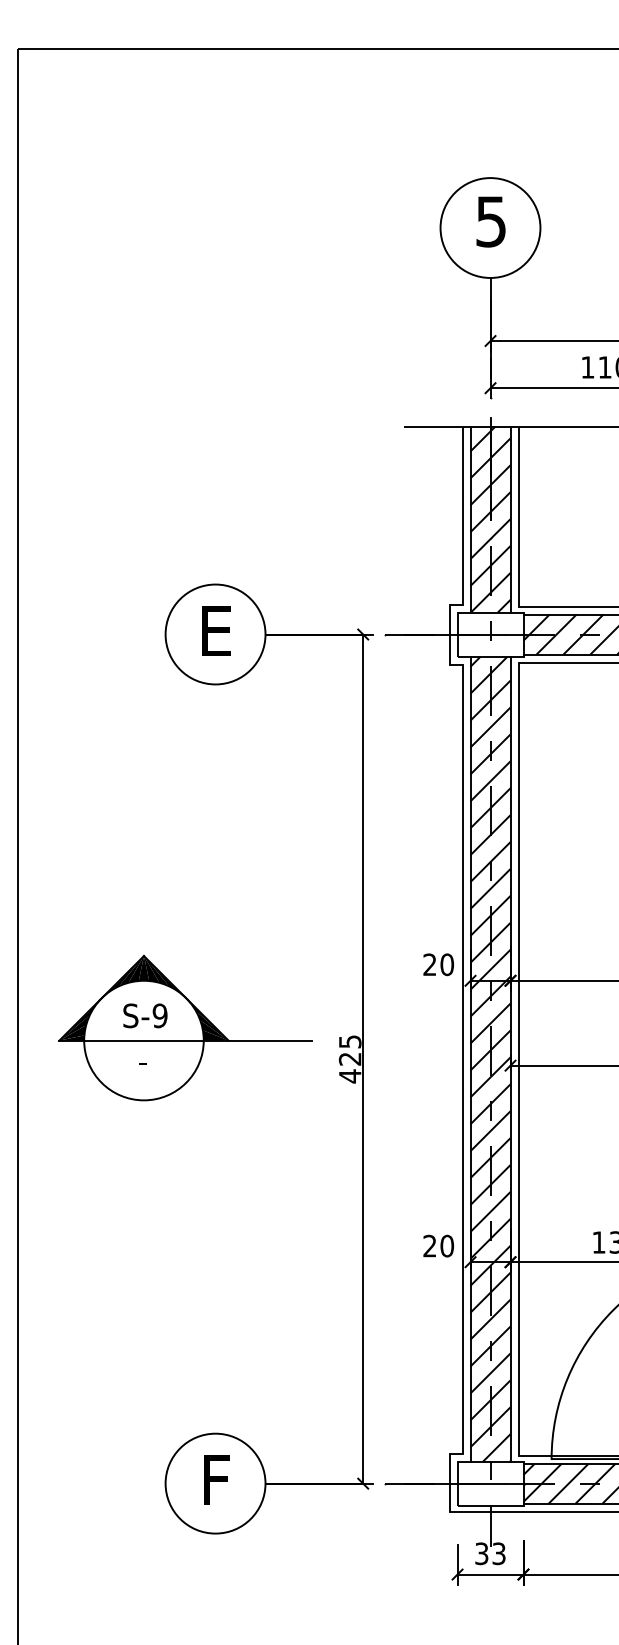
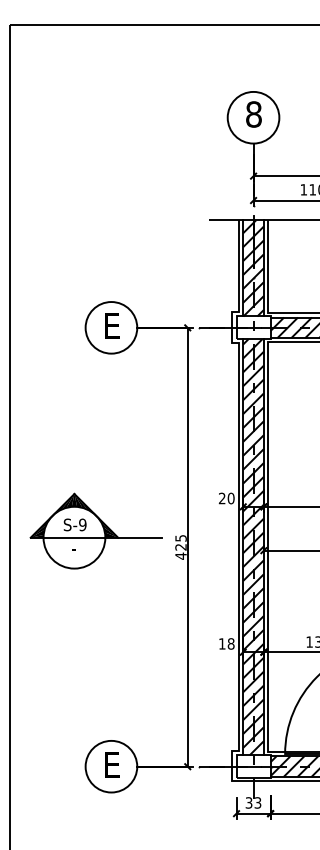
text: (490, 221) -> (253, 114), 5 -> 8
text: (438, 1245) -> (226, 643), 20 -> 18
text: (219, 1483) -> (113, 766), F -> E

